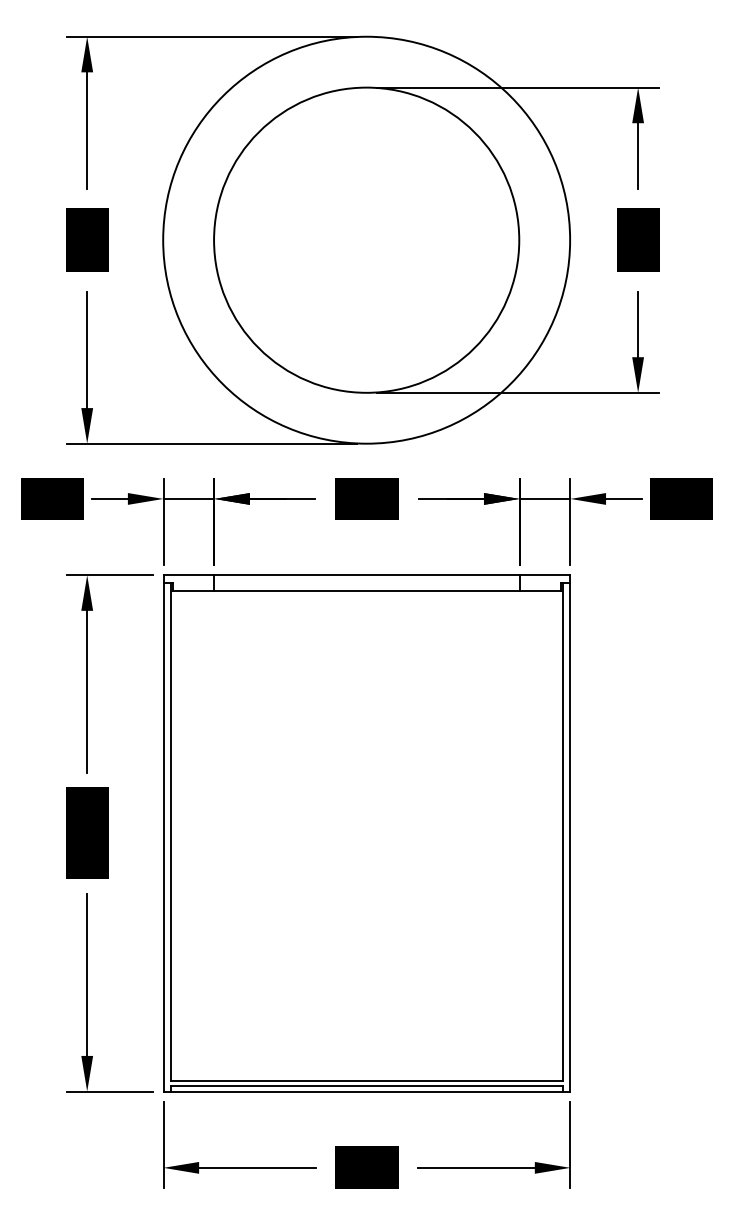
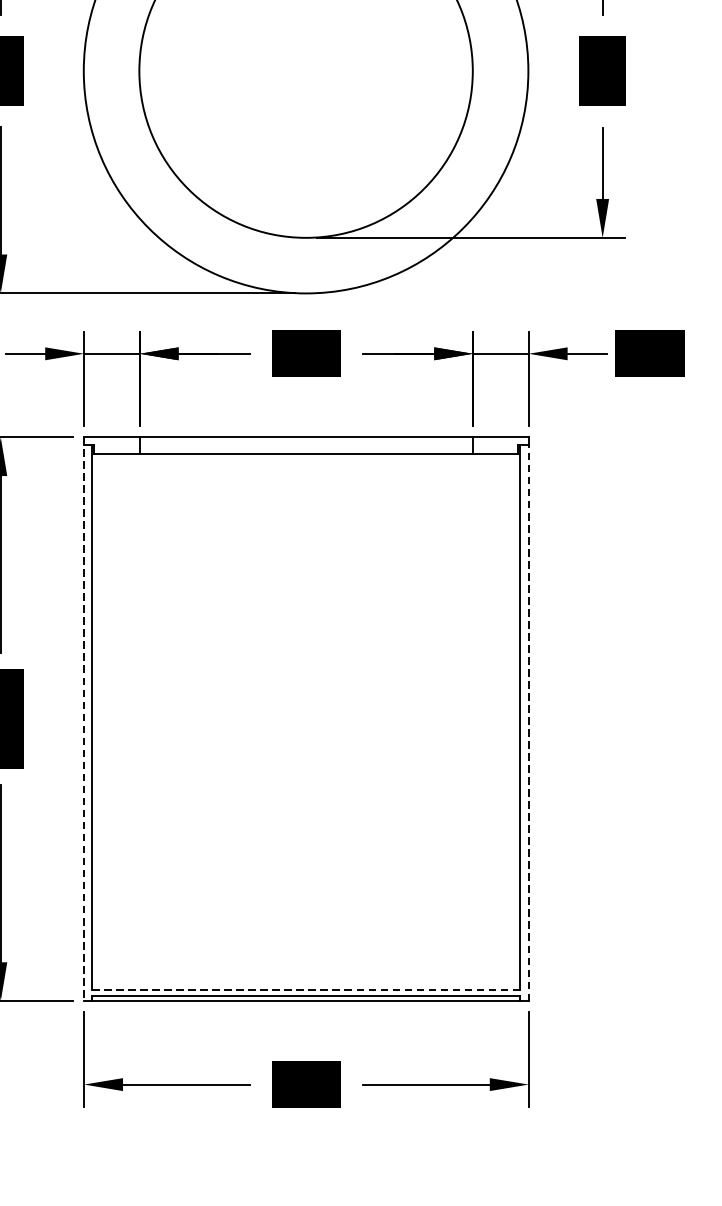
line: (163, 833) -> (84, 719), solid -> dashed
line: (570, 836) -> (528, 722), solid -> dashed
line: (366, 1081) -> (305, 990), solid -> dashed

